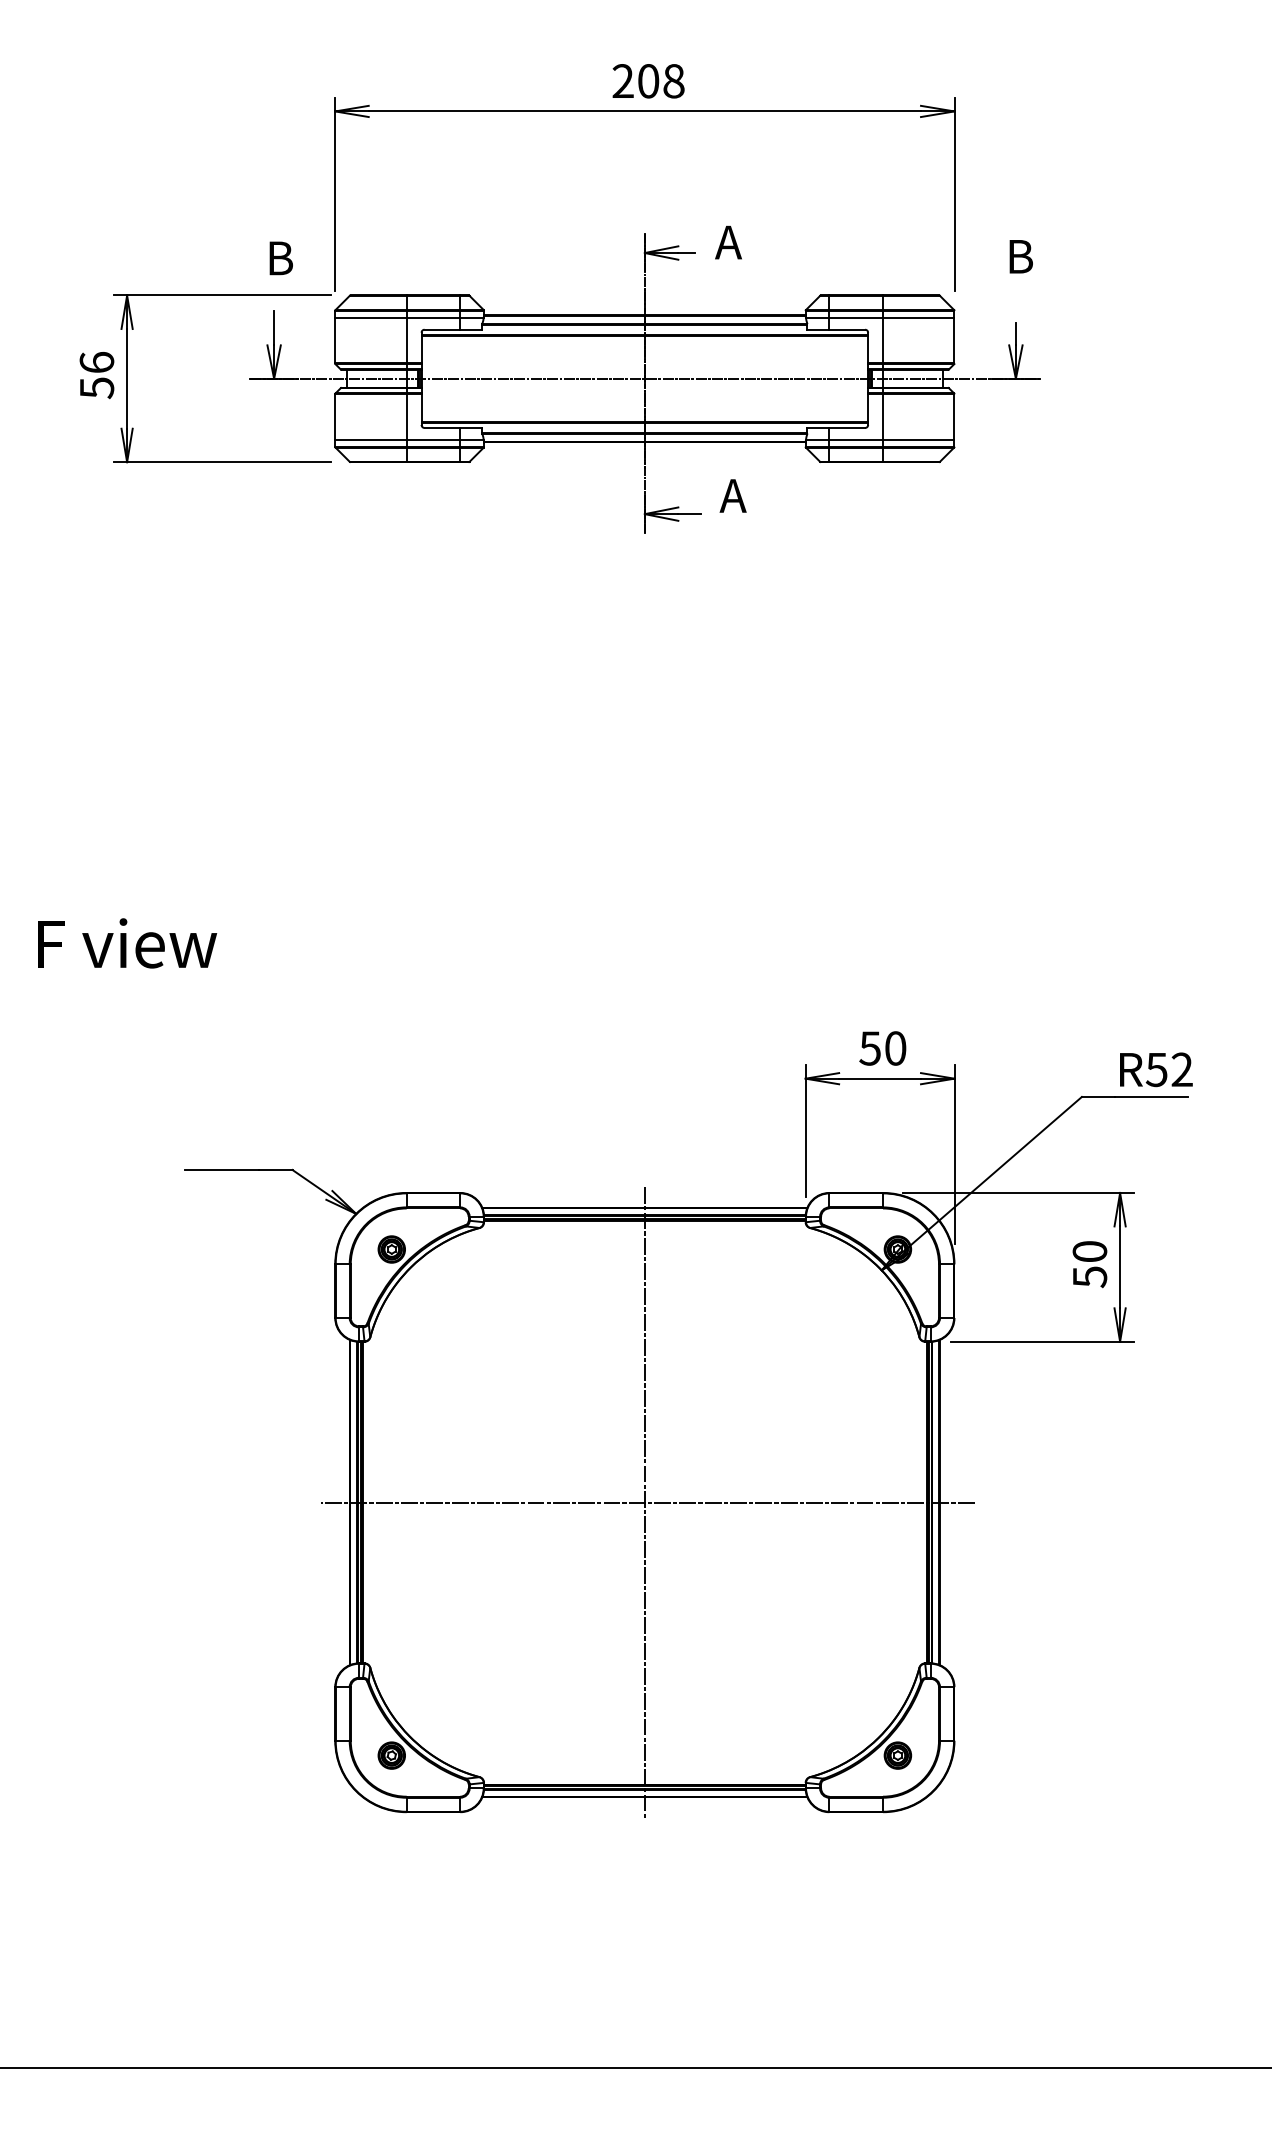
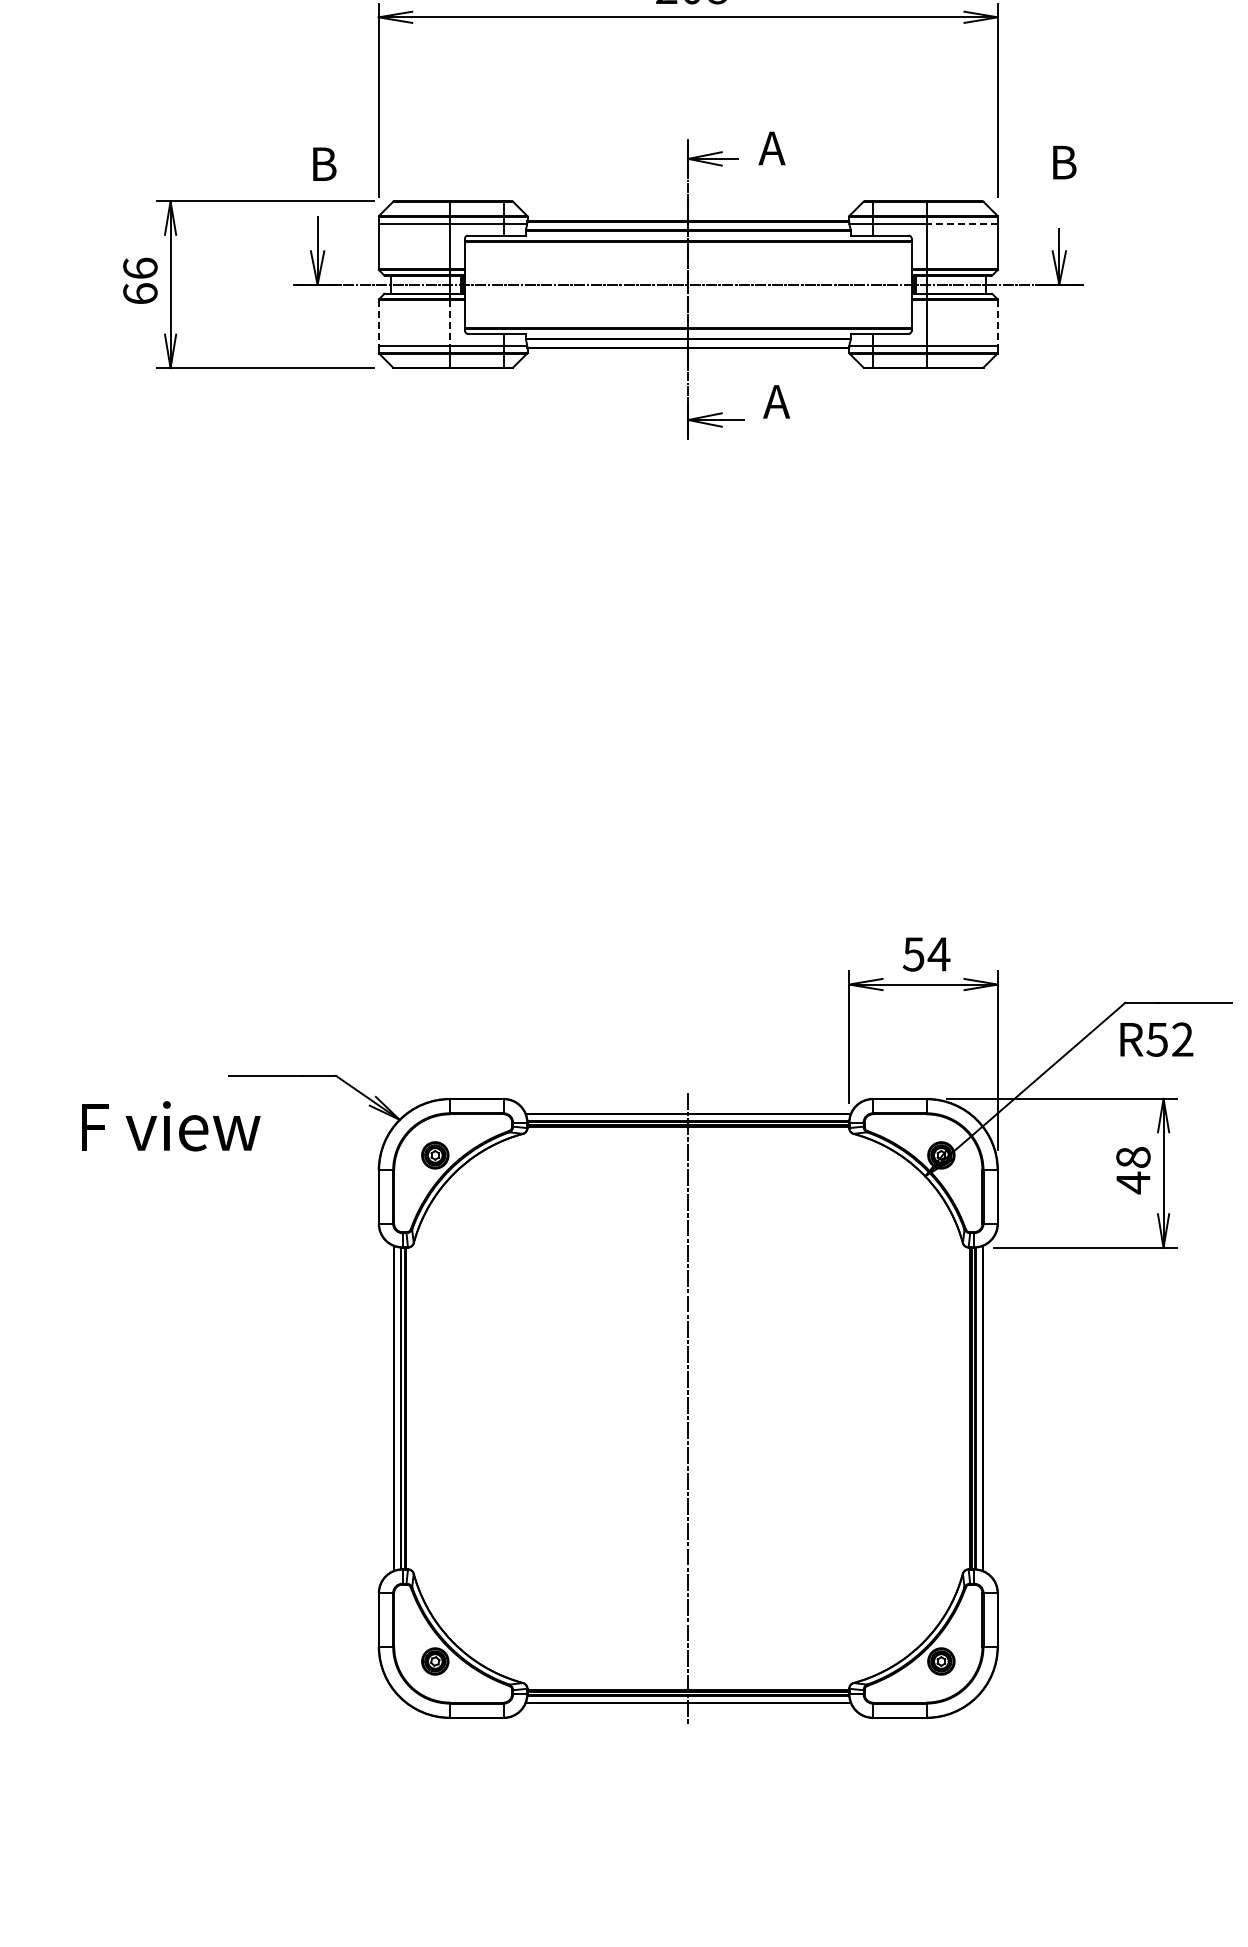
line: (918, 317) -> (961, 223), solid -> dashed
text: (96, 388) -> (139, 294), 56 -> 66
line: (335, 417) -> (378, 323), solid -> dashed
line: (406, 417) -> (449, 323), solid -> dashed
line: (954, 417) -> (997, 323), solid -> dashed
text: (127, 943) -> (170, 1126), moved
text: (895, 1048) -> (938, 954), 50 -> 54
text: (1156, 1069) -> (1156, 1039), moved
text: (1089, 1264) -> (1132, 1170), 50 -> 48
line: (647, 1502) -> (690, 1408), removed

